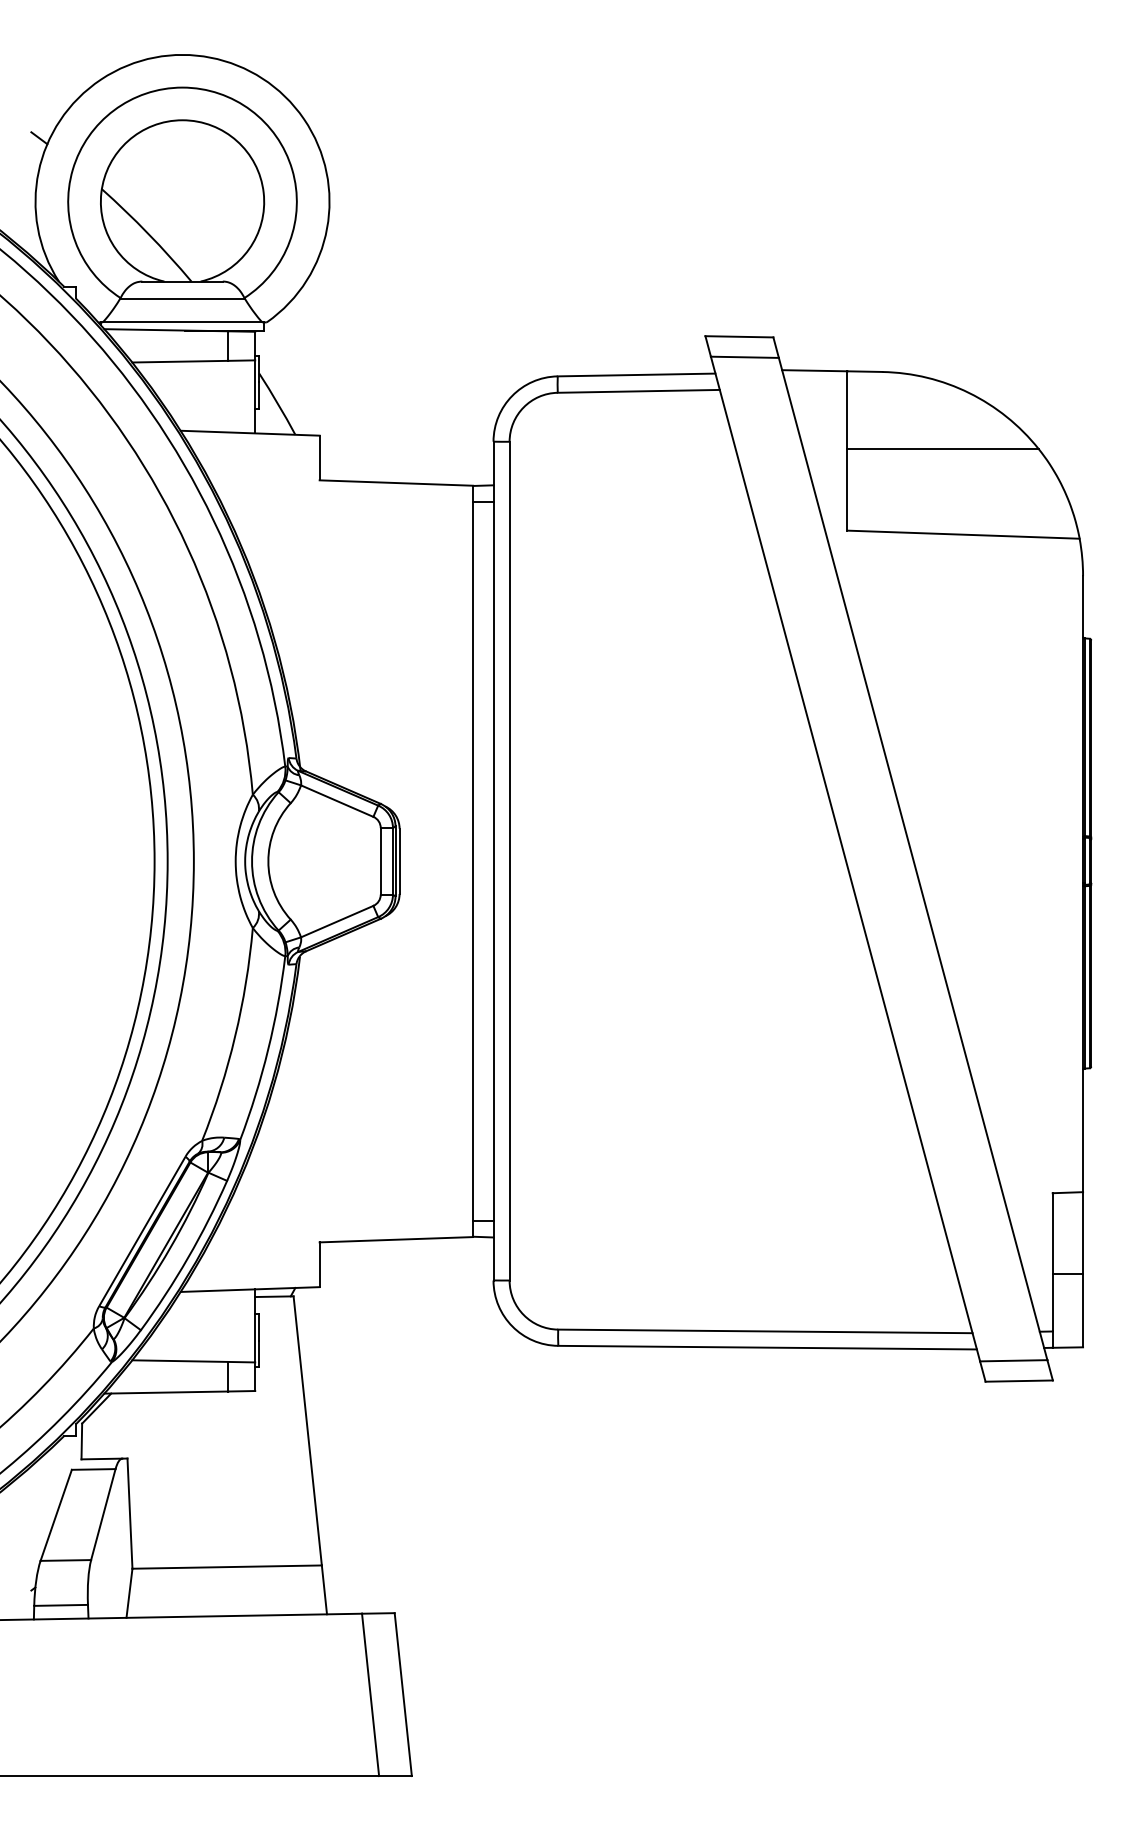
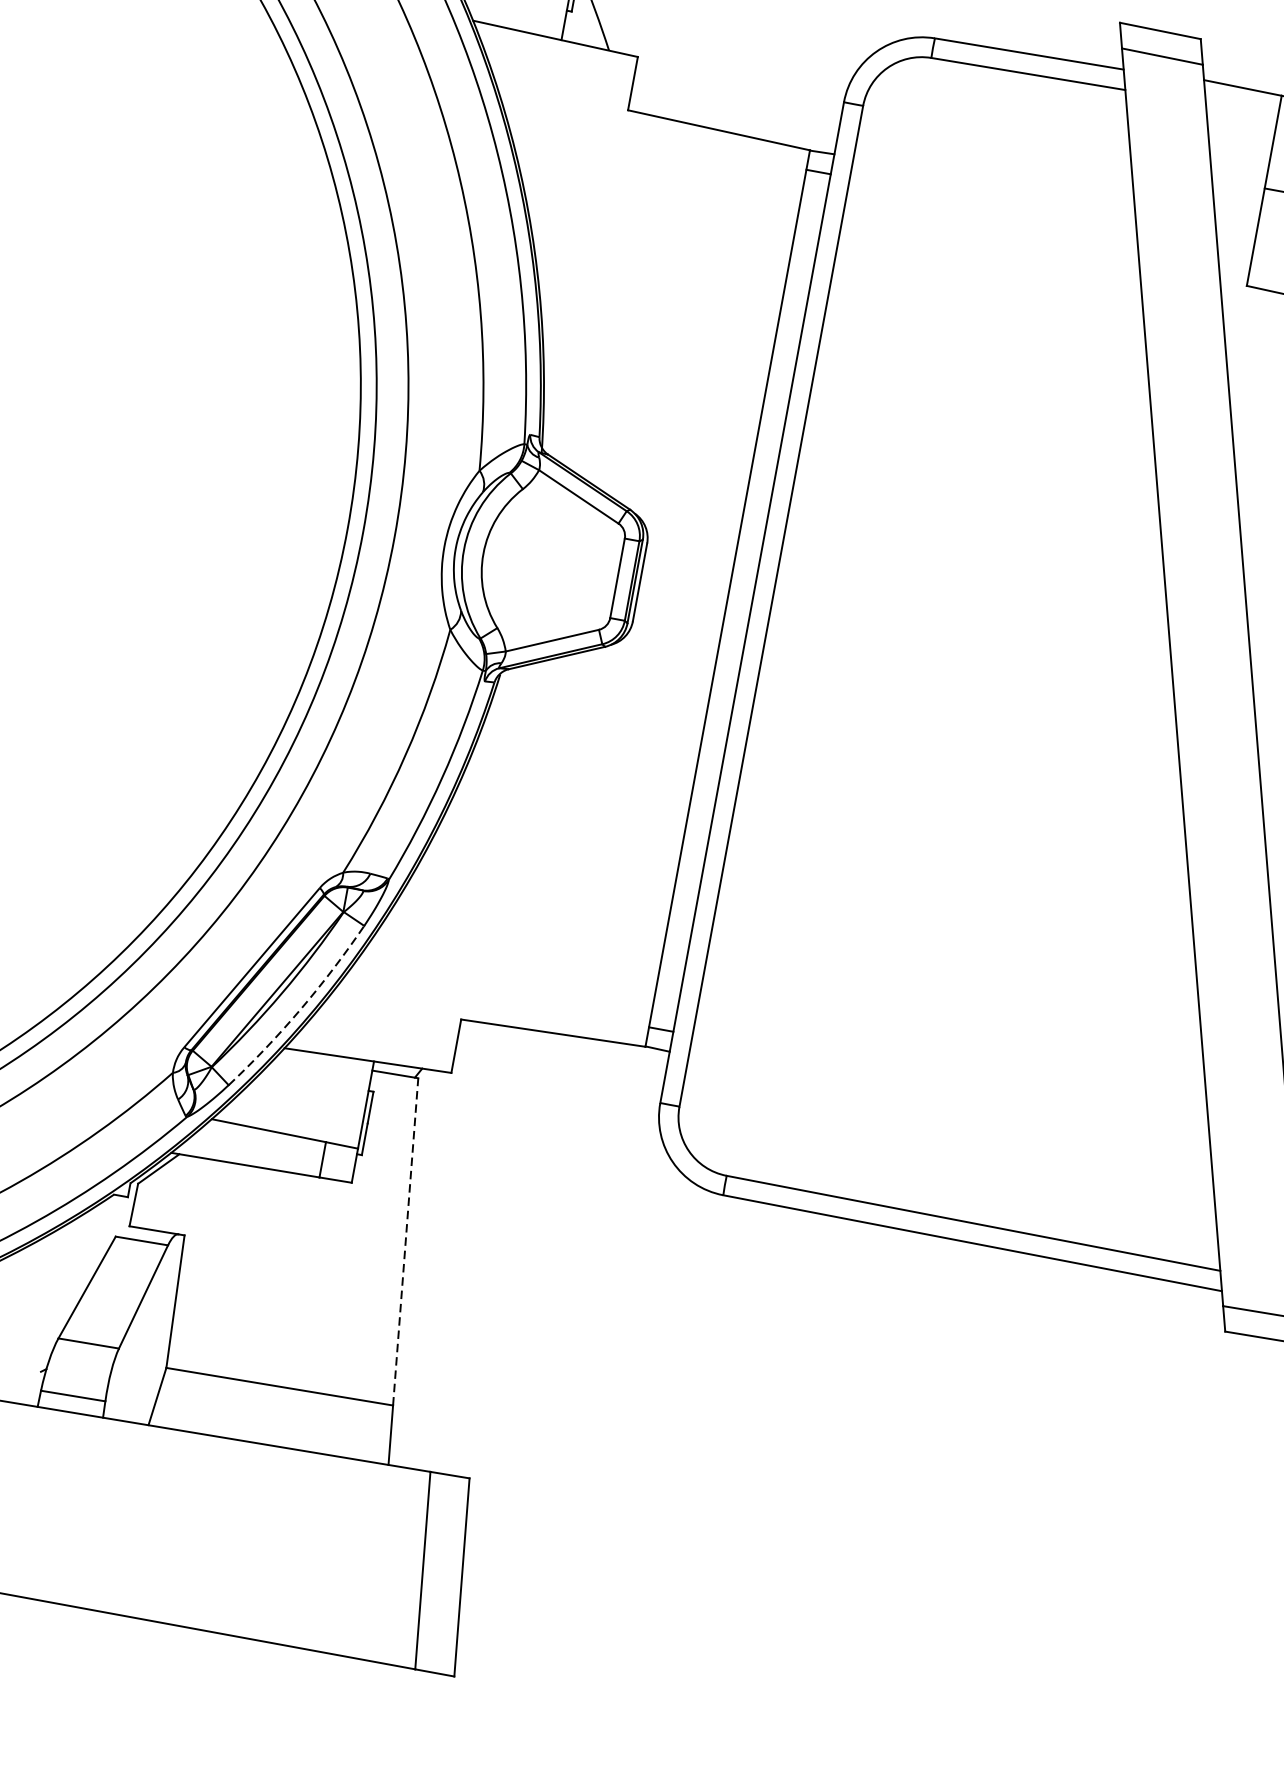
arc: (188, 1257) -> (301, 1008), solid -> dashed
line: (307, 1430) -> (405, 1241), solid -> dashed

